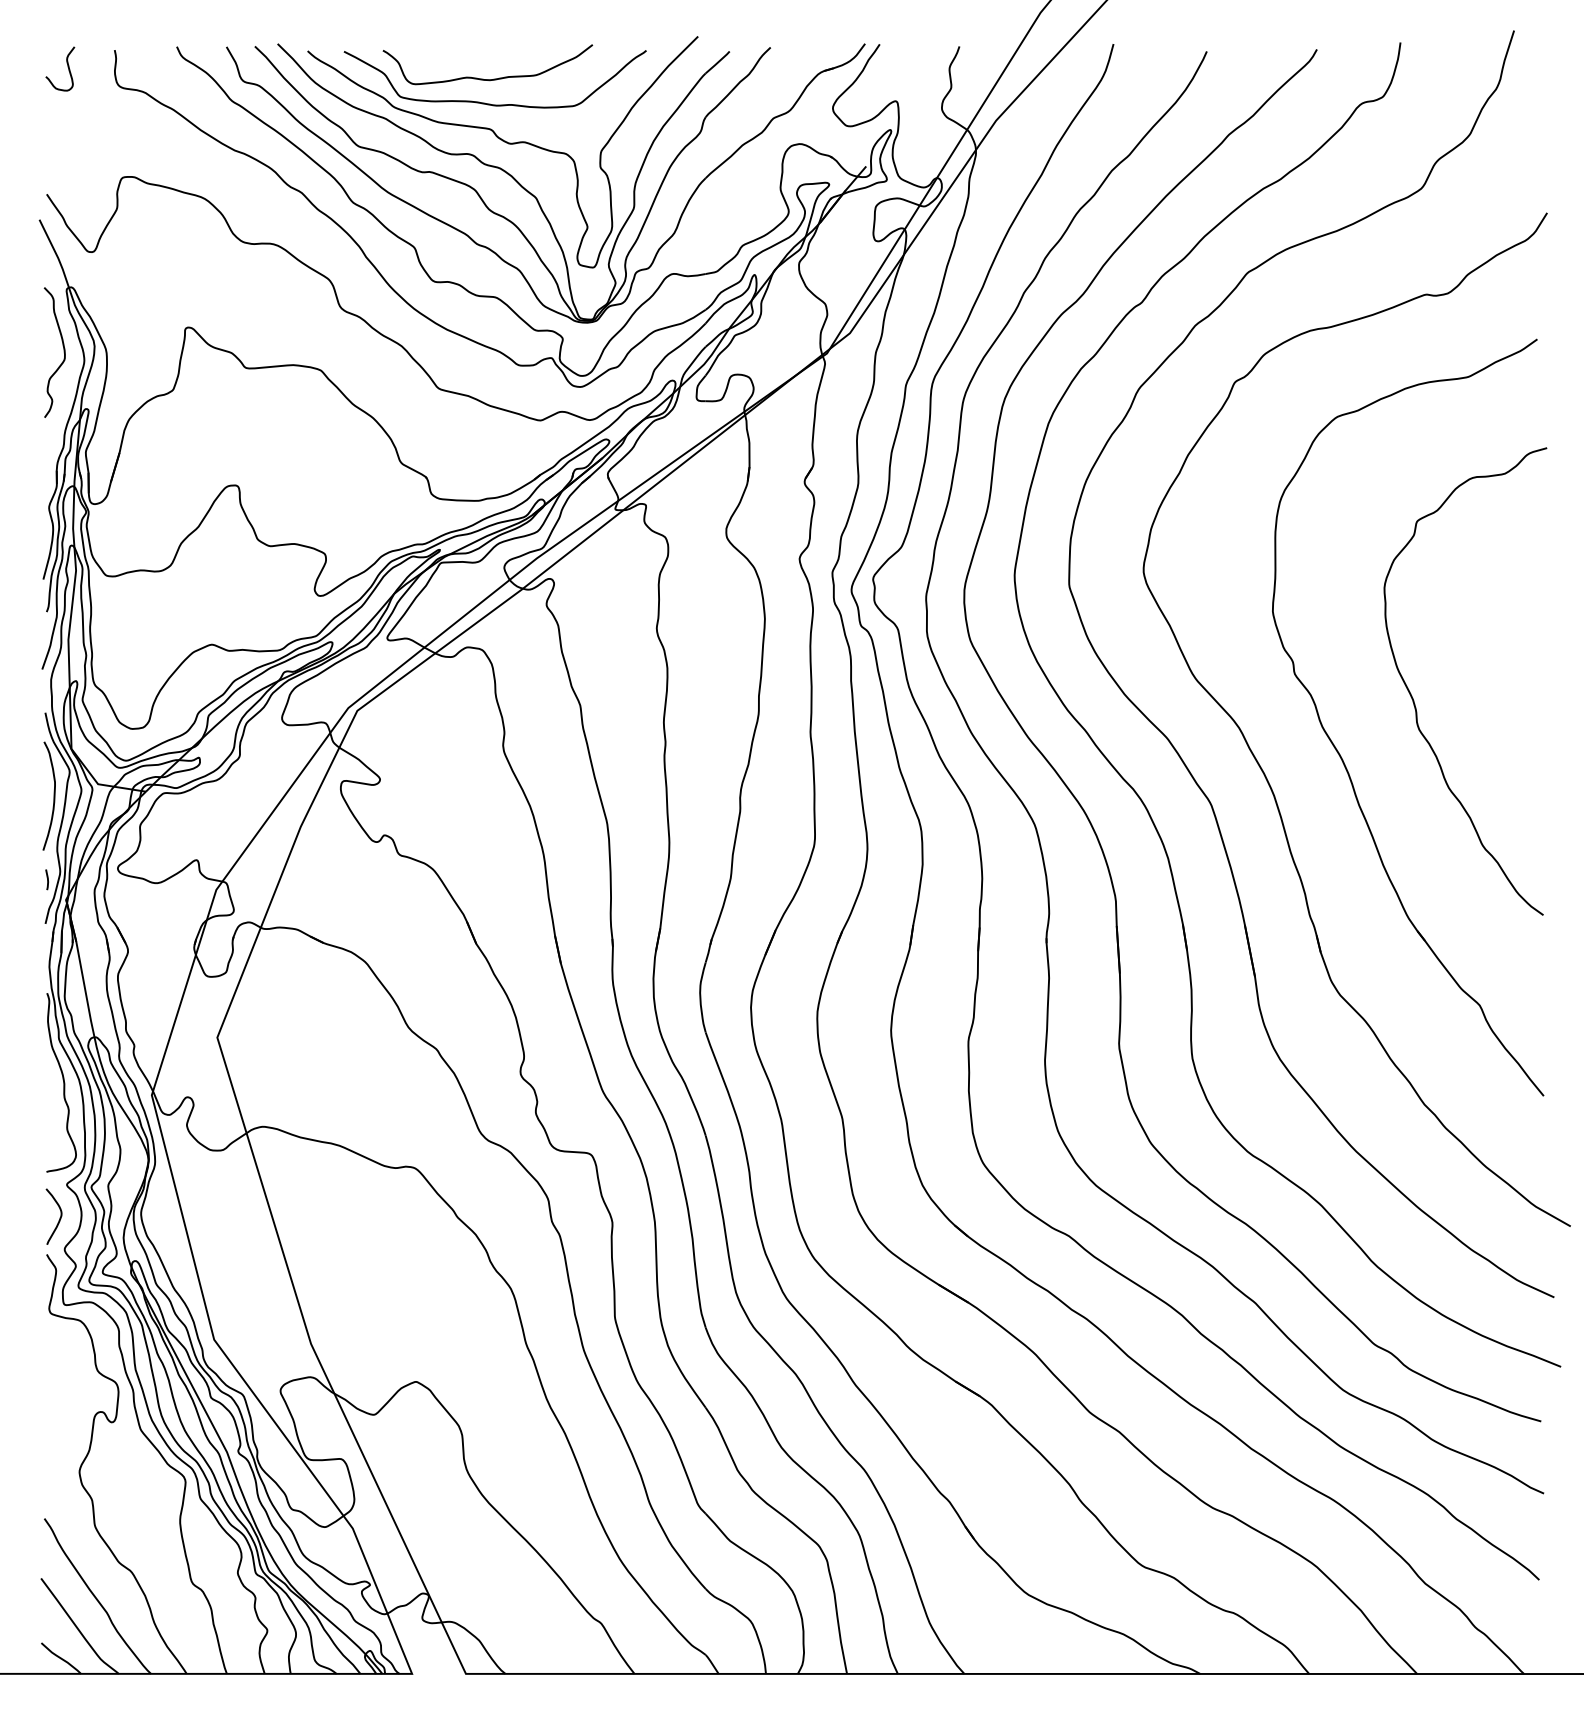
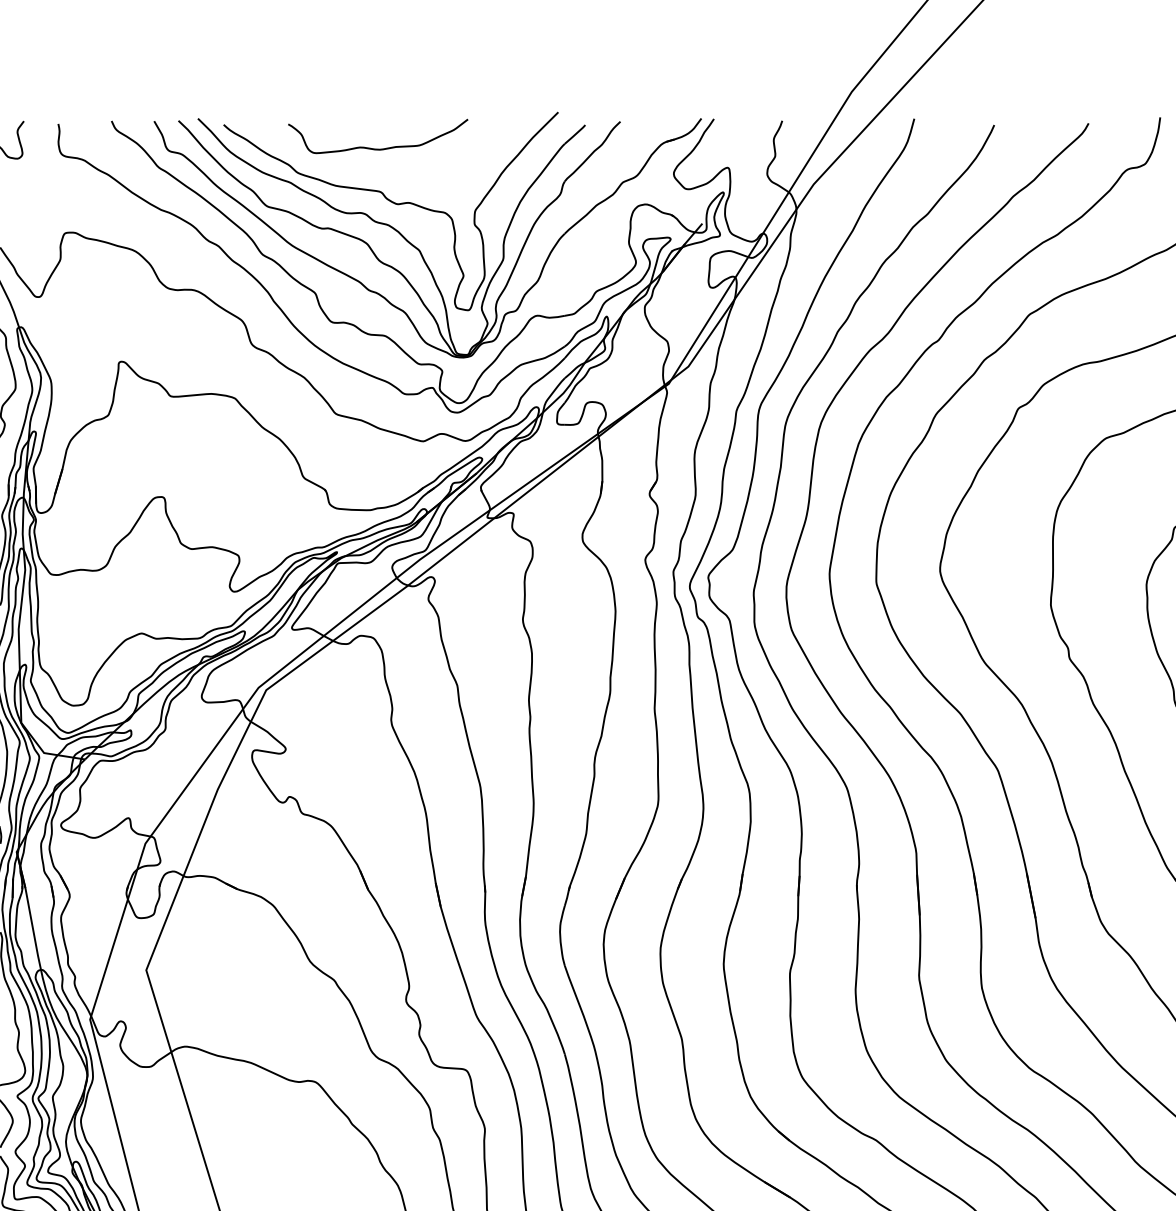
curve: (490, 103) -> (380, 169), removed

